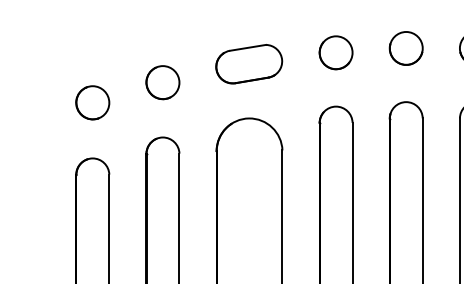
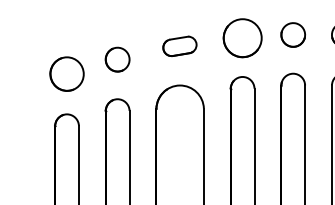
part: (335, 51) -> (242, 37), size x1.6
part: (248, 64) -> (179, 46), size x0.7
part: (92, 103) -> (66, 74), size x1.4

